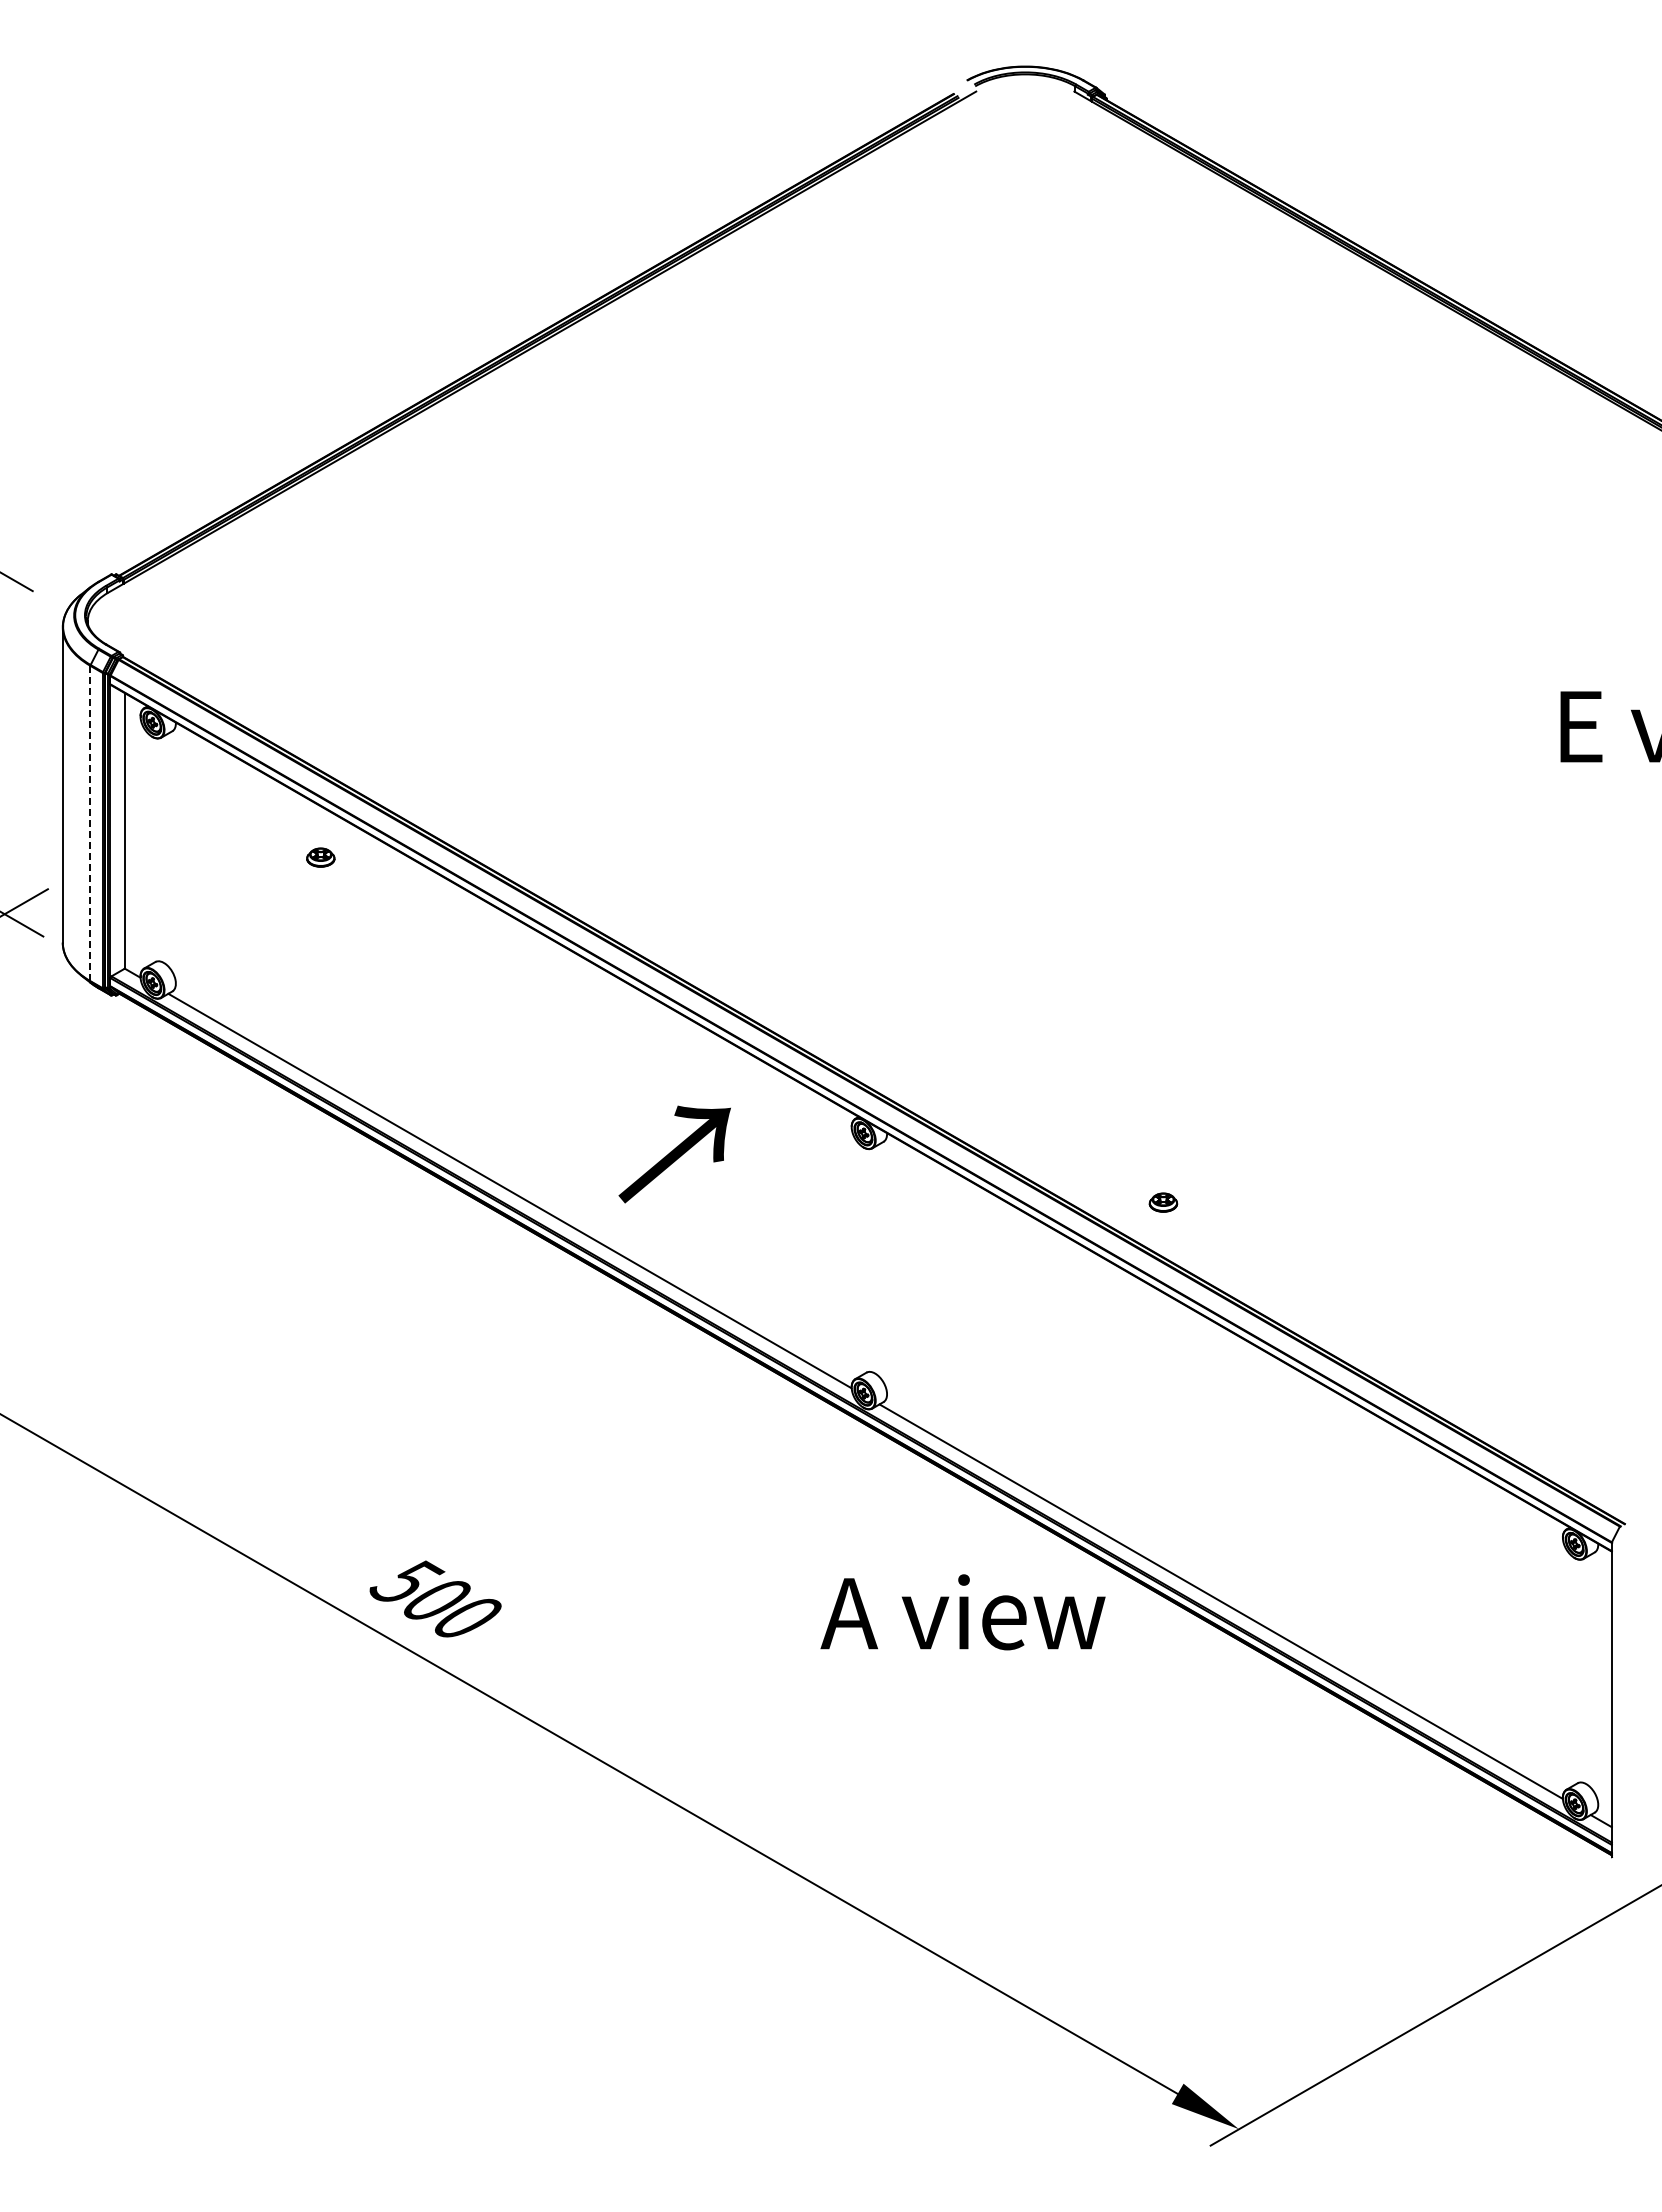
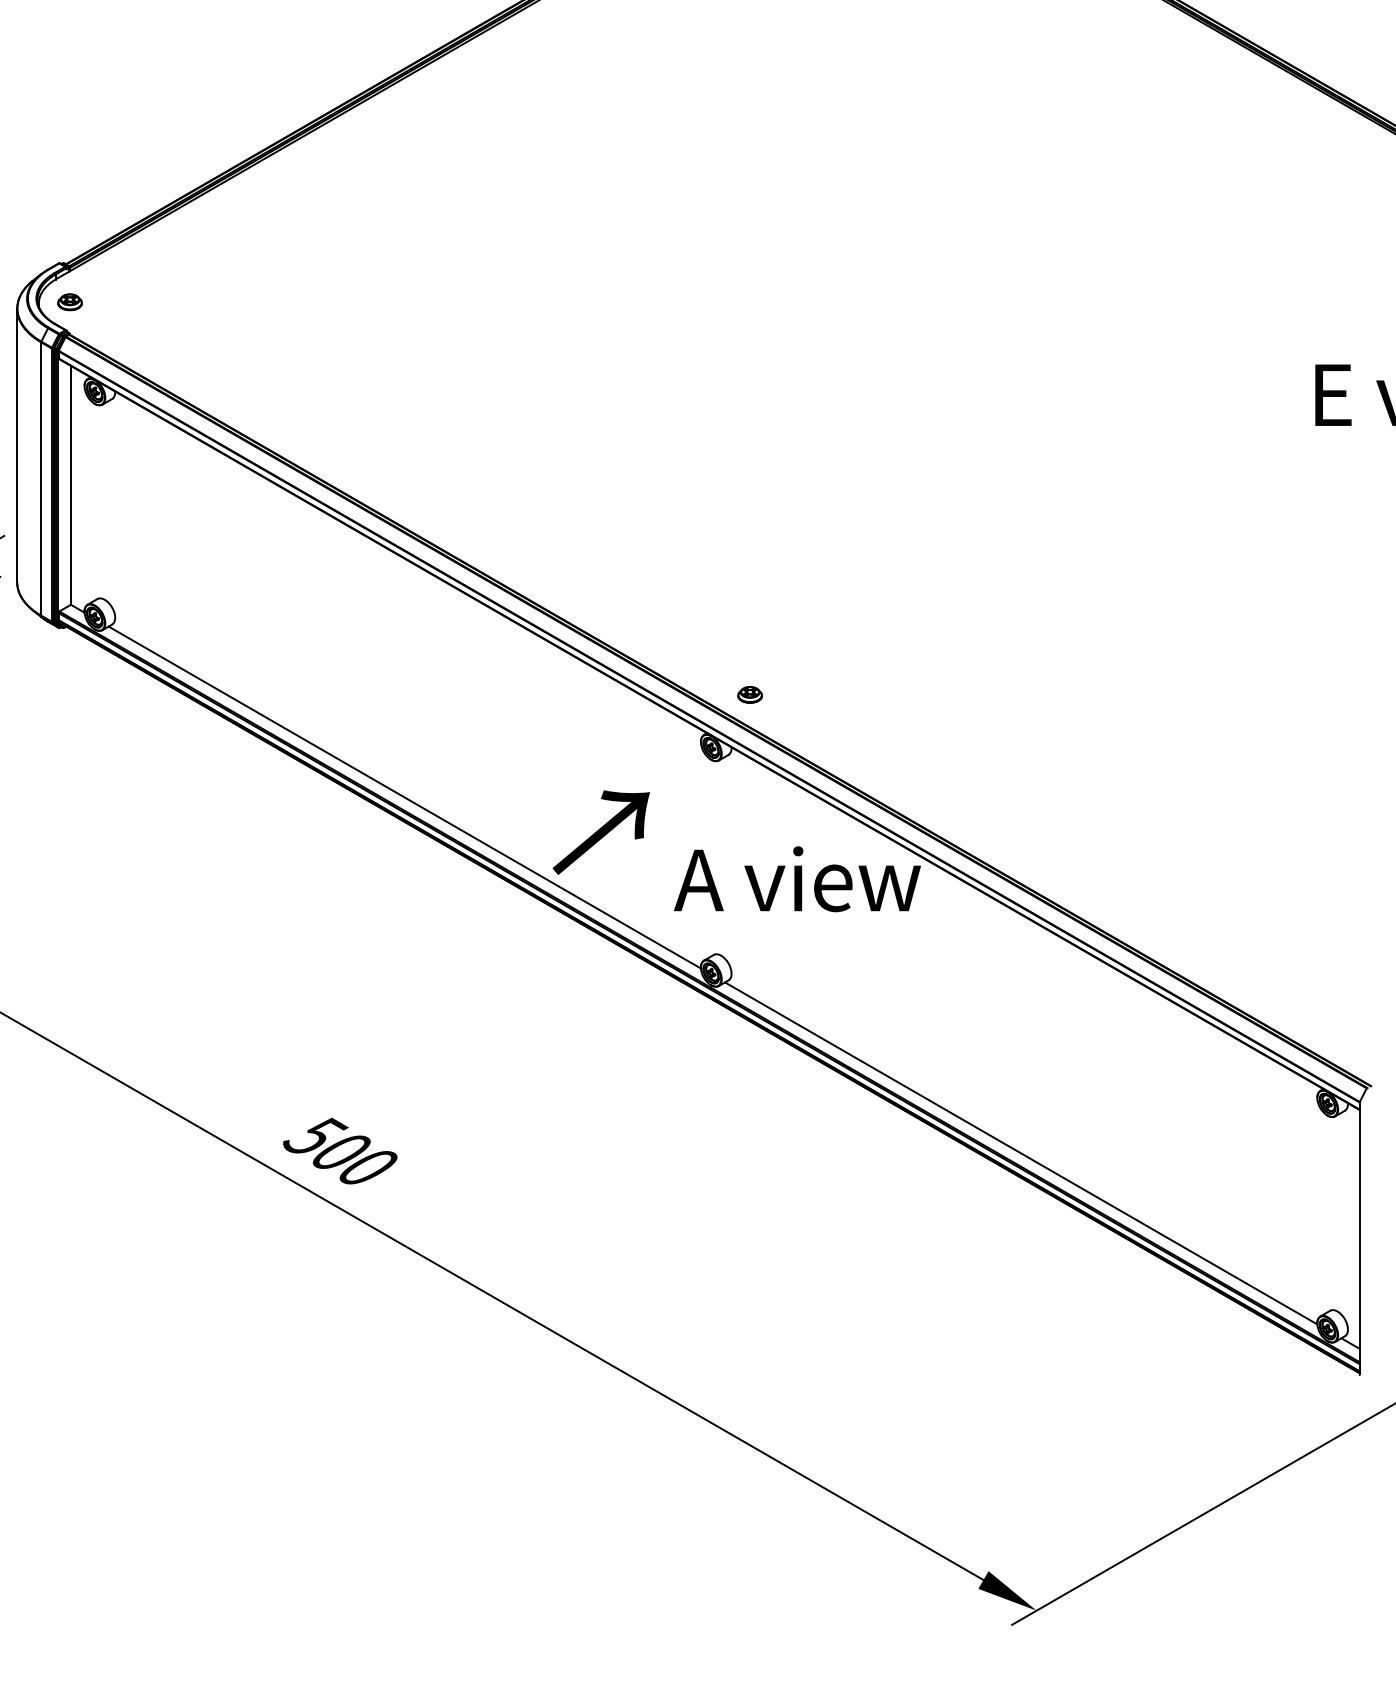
line: (90, 823) -> (41, 478), dashed -> solid
part: (320, 857) -> (69, 302), moved
text: (674, 1154) -> (601, 832), moved
part: (1163, 1202) -> (750, 694), moved
text: (962, 1612) -> (796, 879), moved

